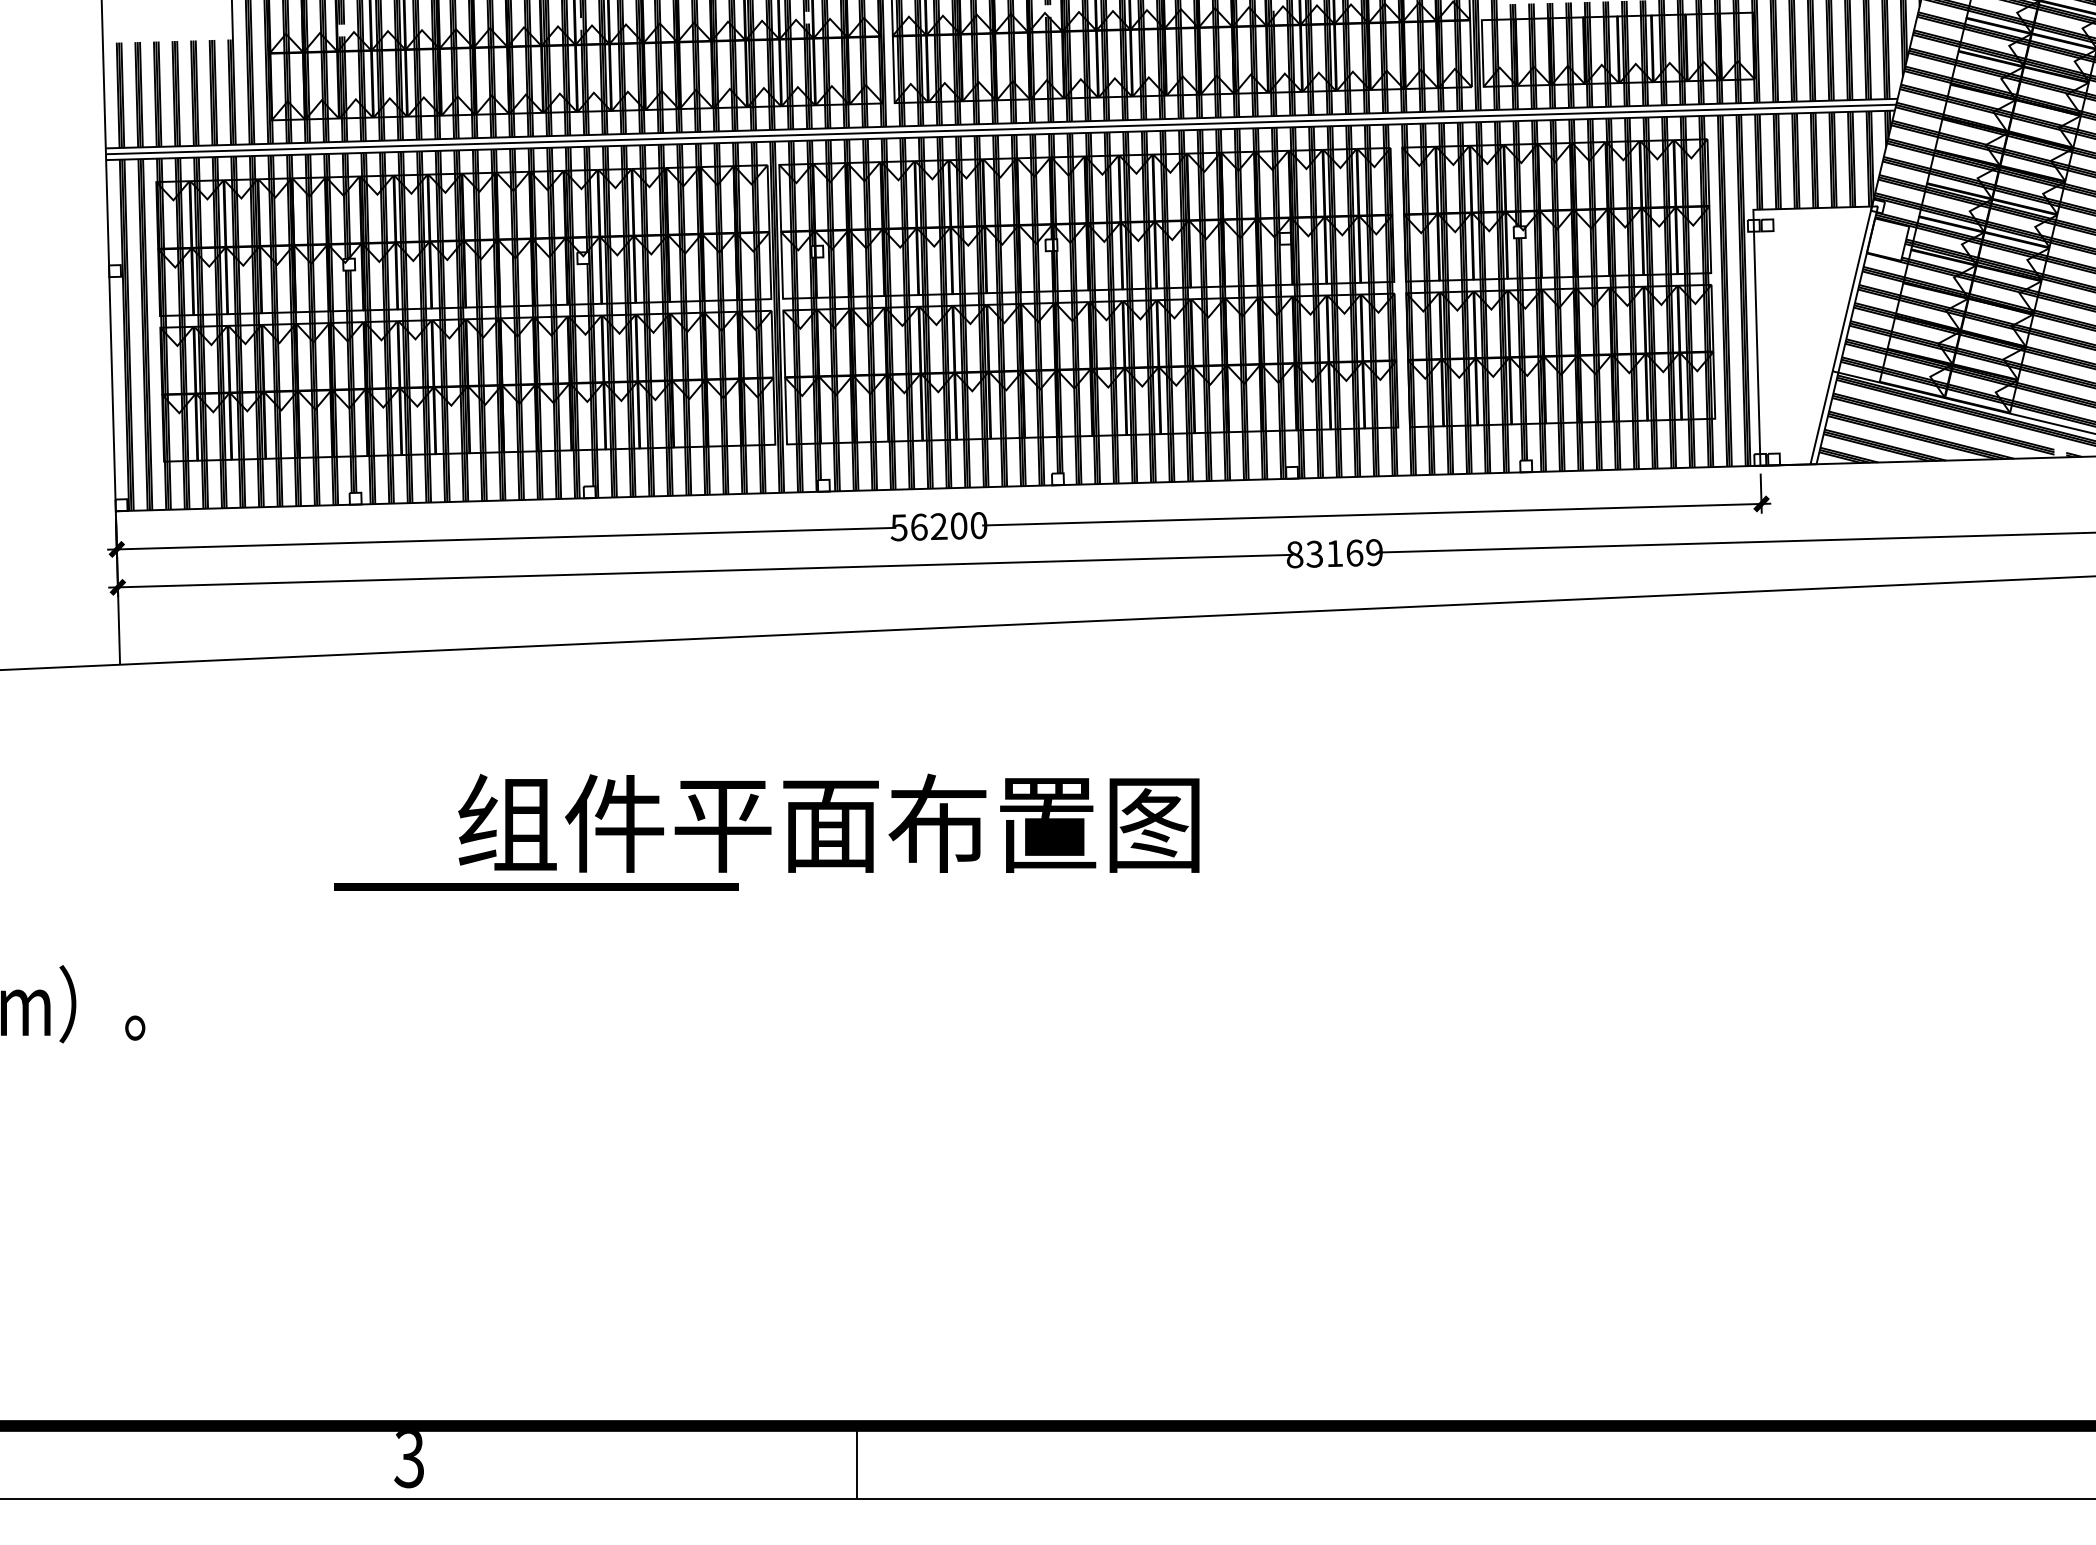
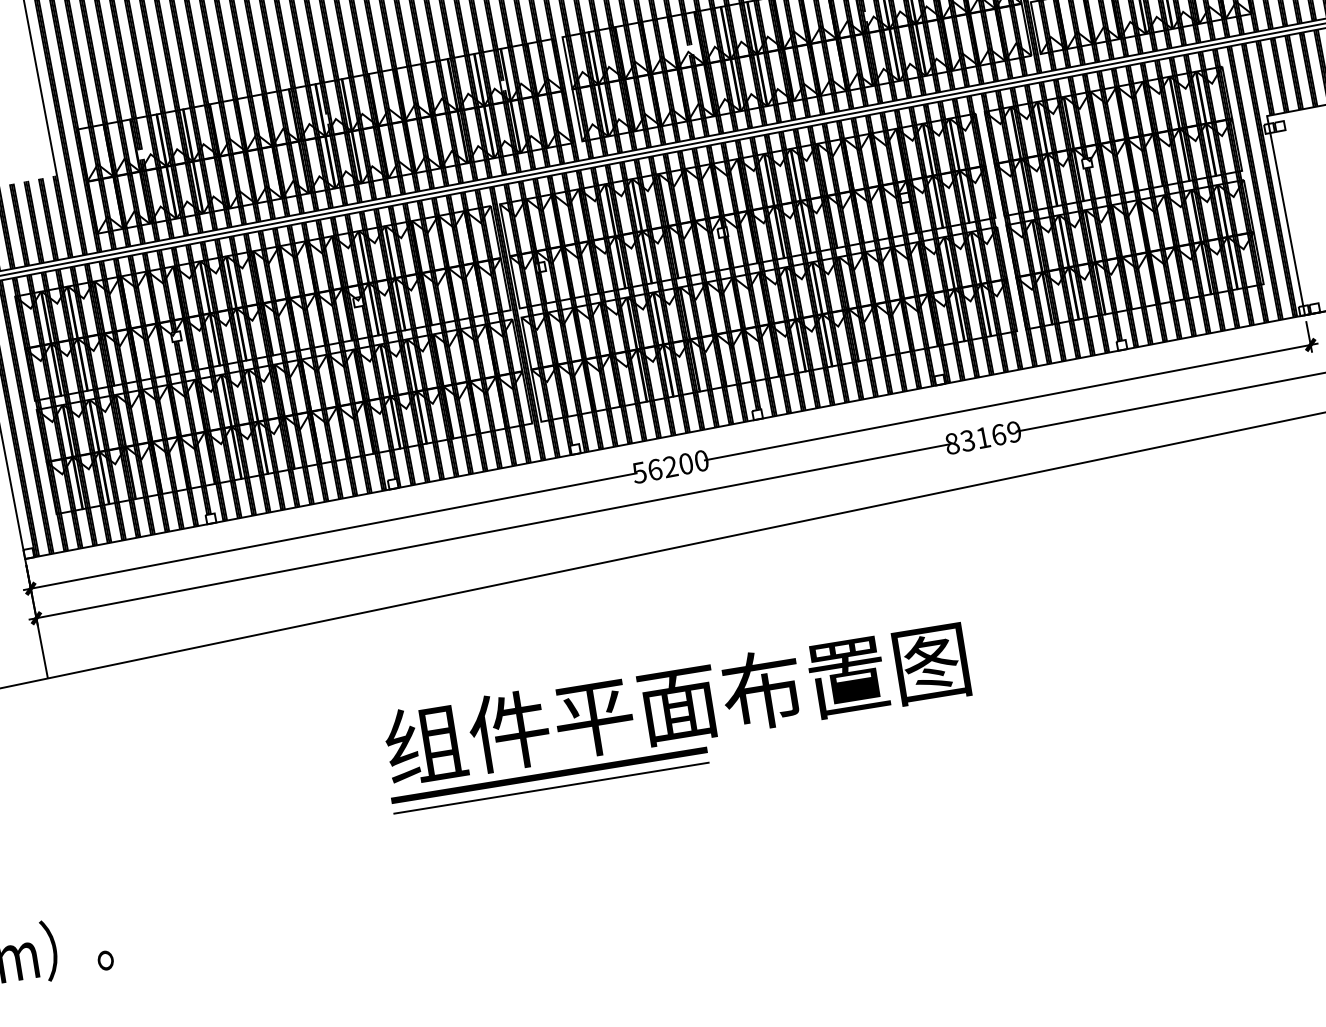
text: (828, 822) -> (676, 703), moved
line: (536, 886) -> (549, 775), moved
line: (725, 902) -> (551, 787), added

